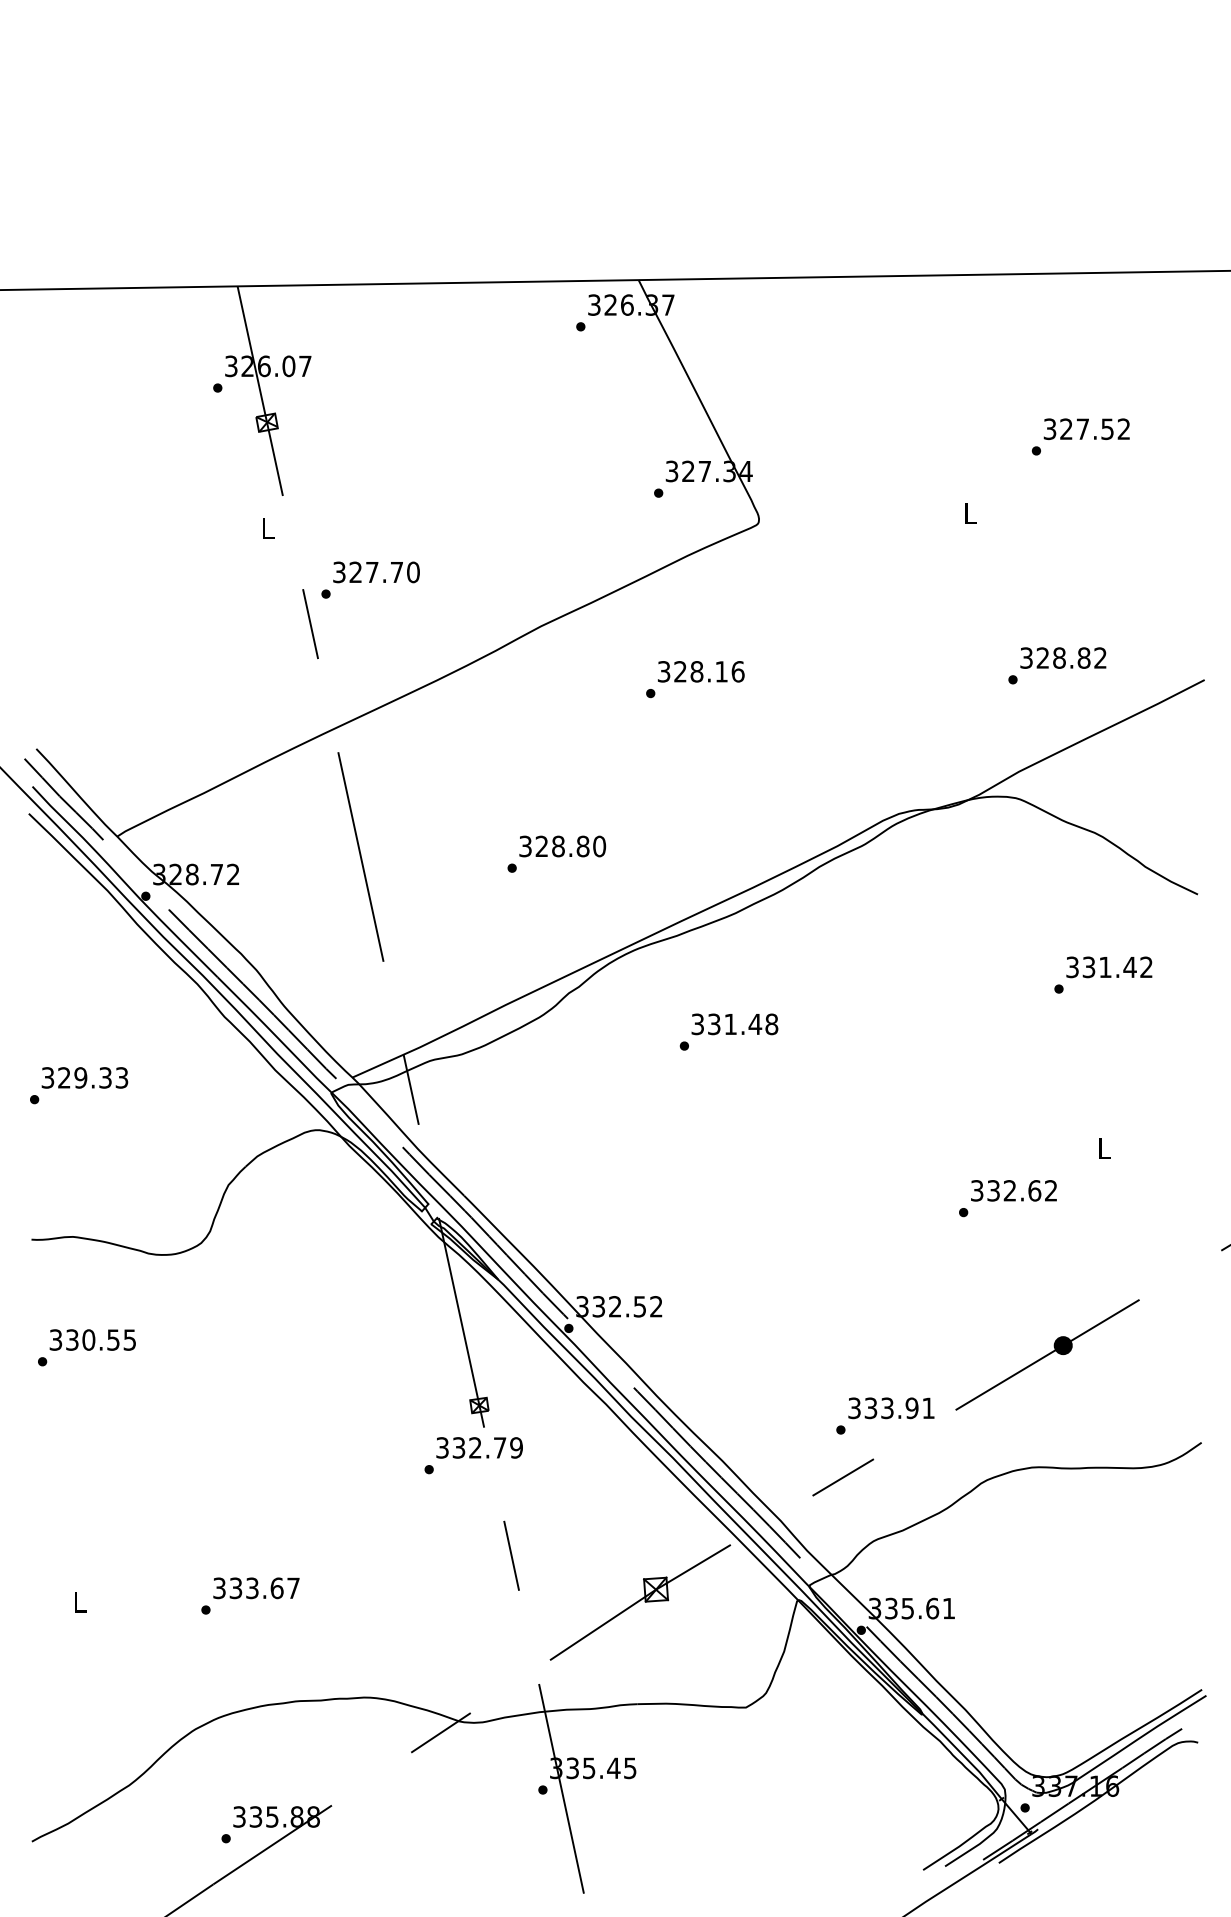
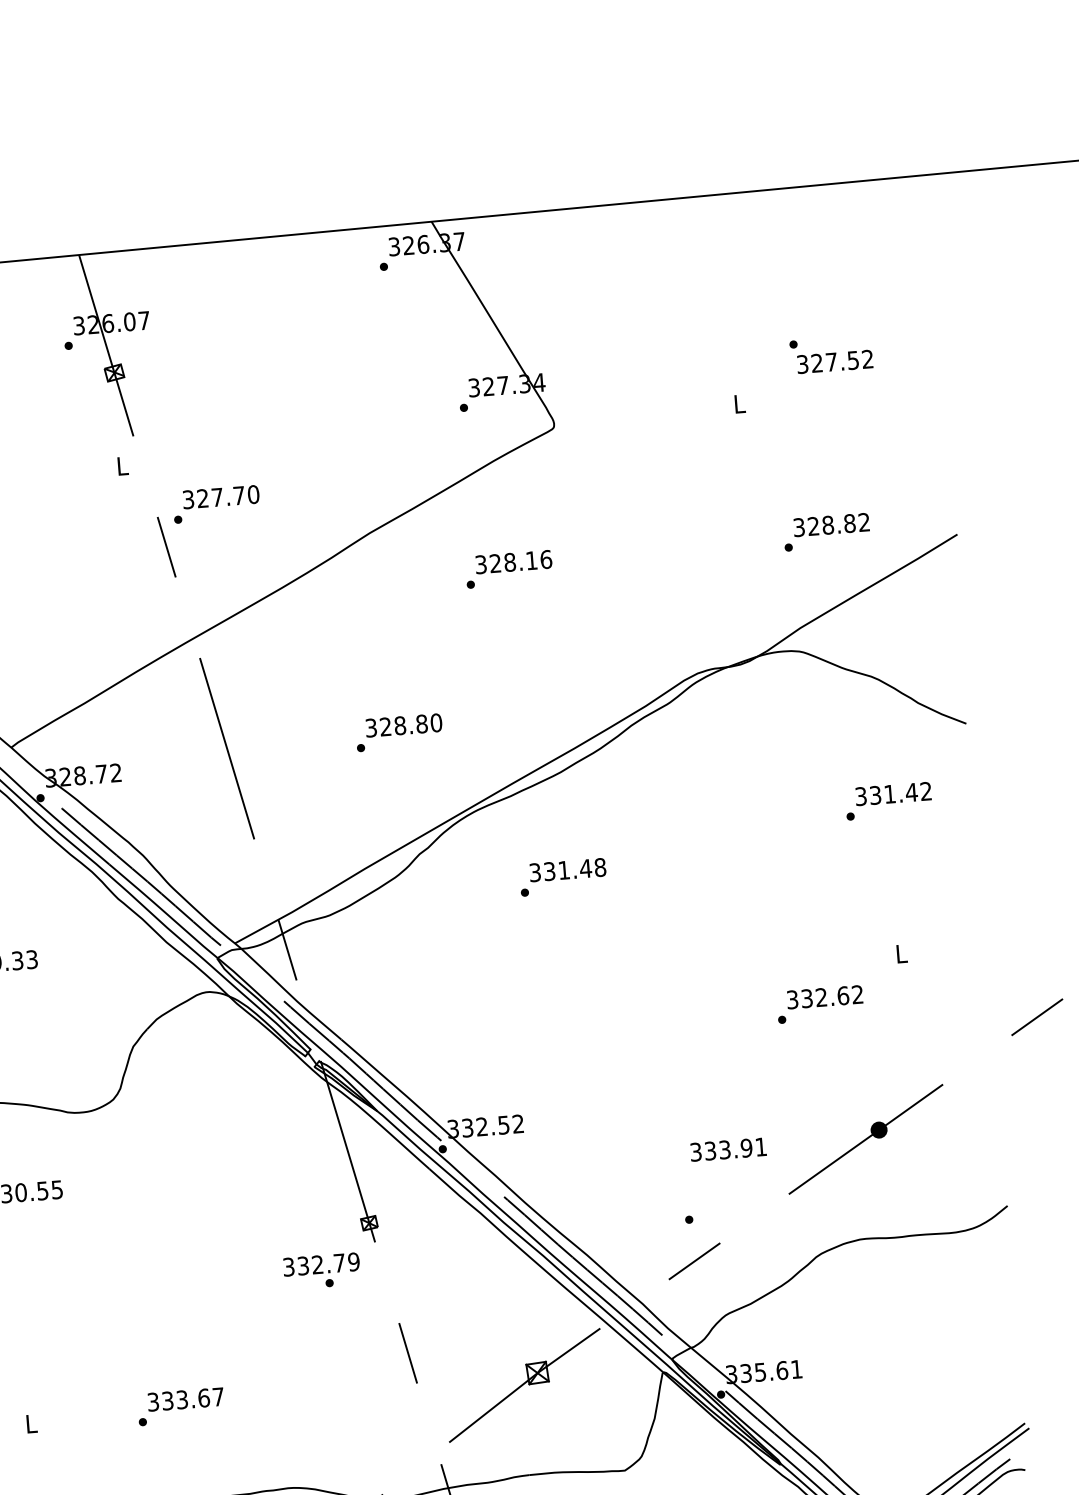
text: (1086, 428) -> (834, 361), moved
text: (891, 1408) -> (728, 1149), moved
text: (479, 1447) -> (321, 1264), moved

